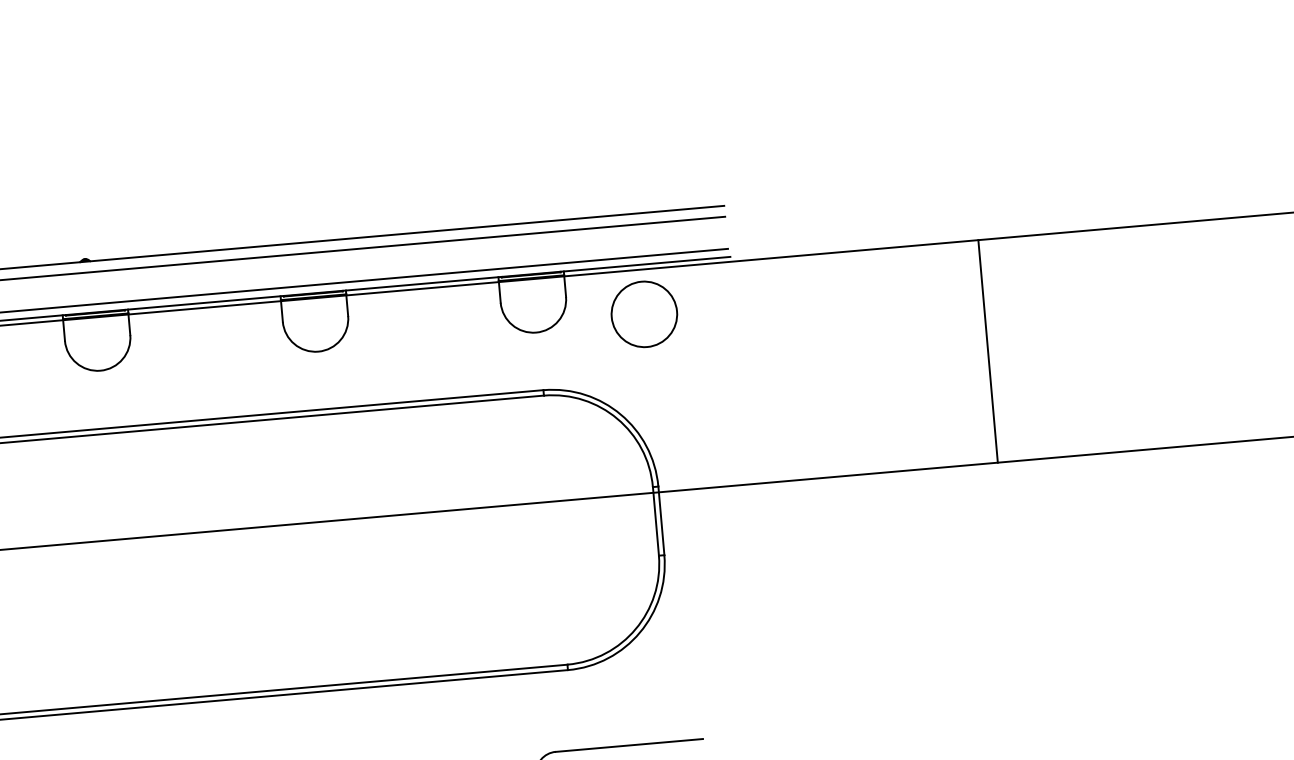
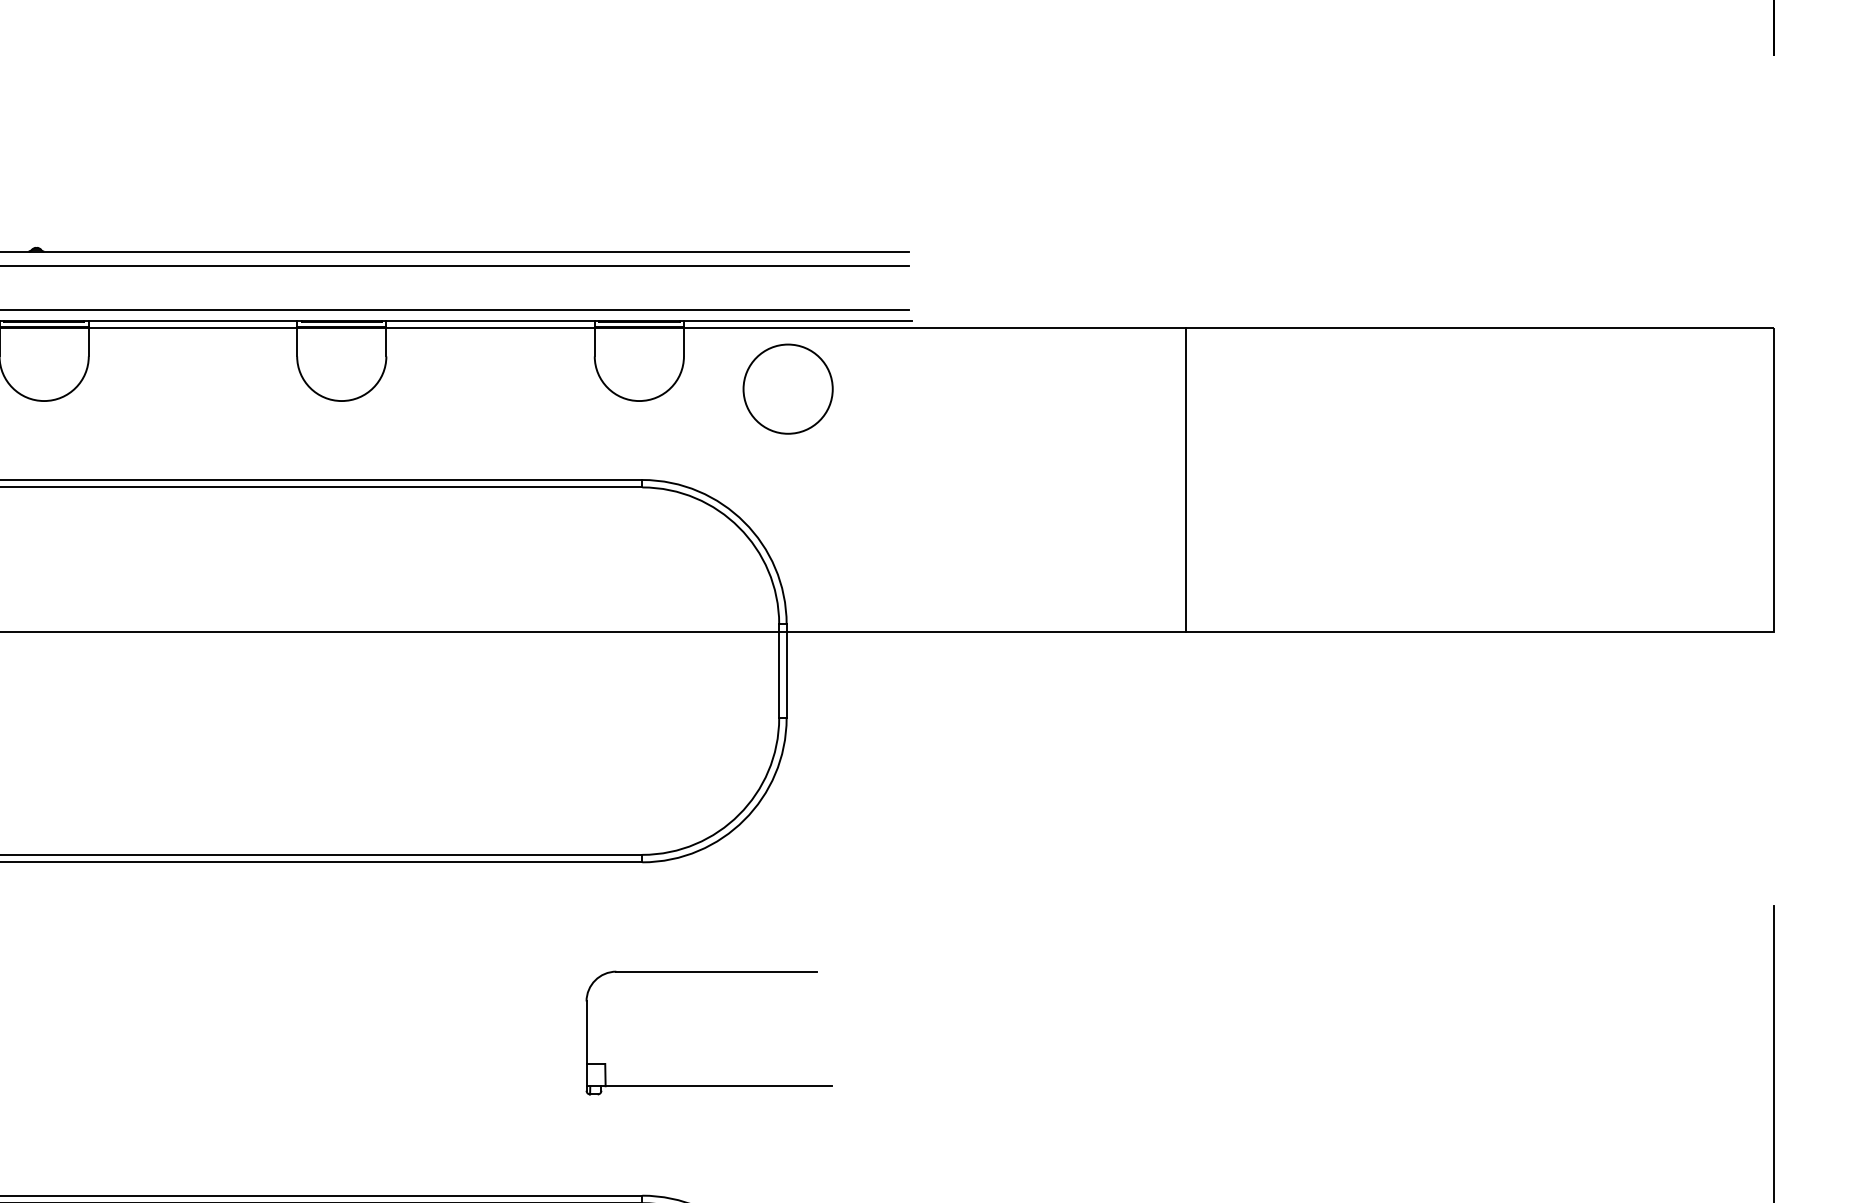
line: (987, 351) -> (1185, 480), moved

